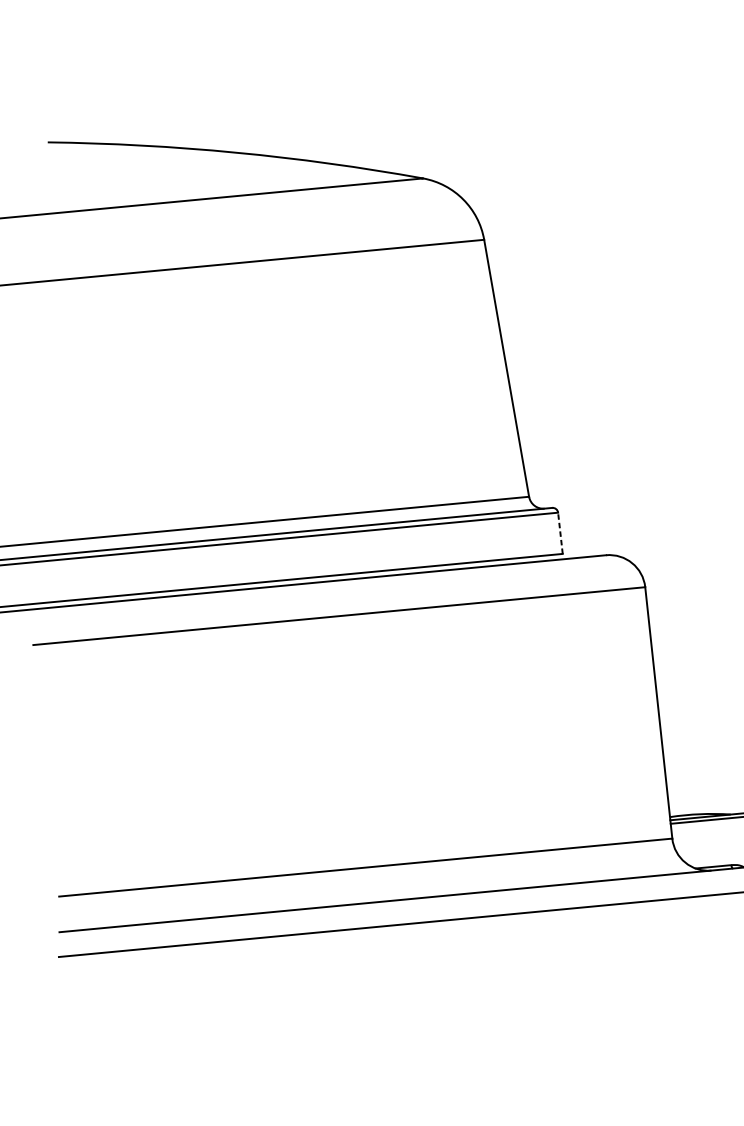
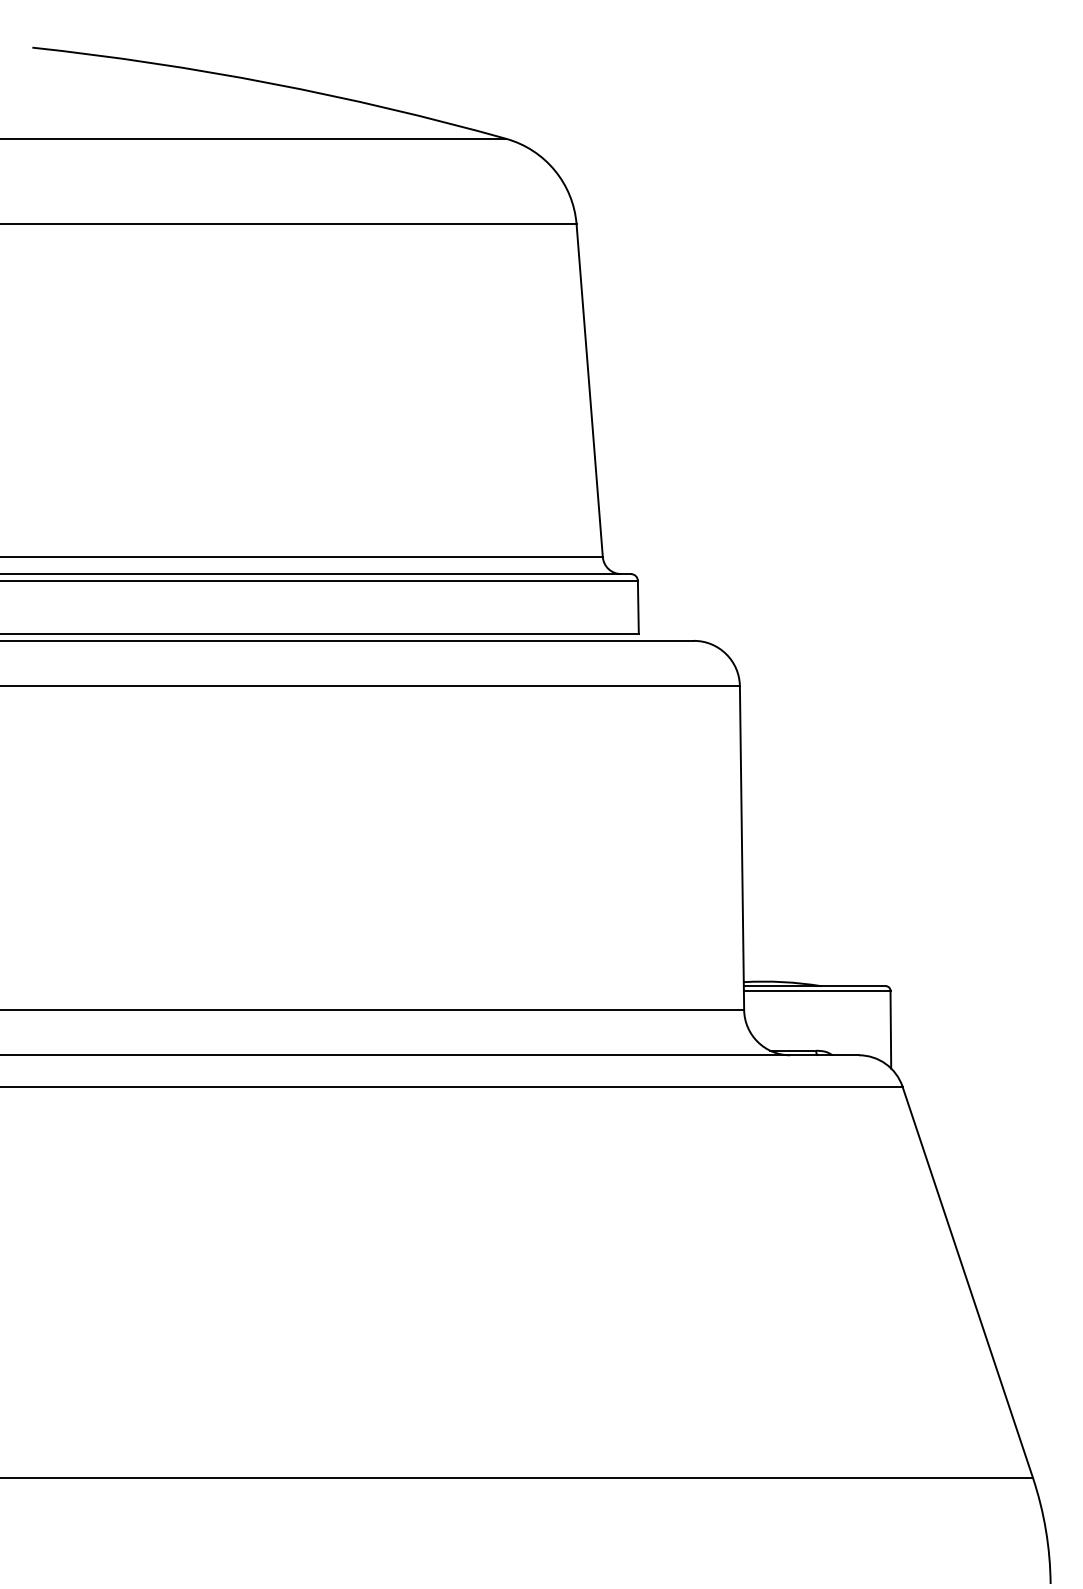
line: (560, 533) -> (638, 607), dashed -> solid

